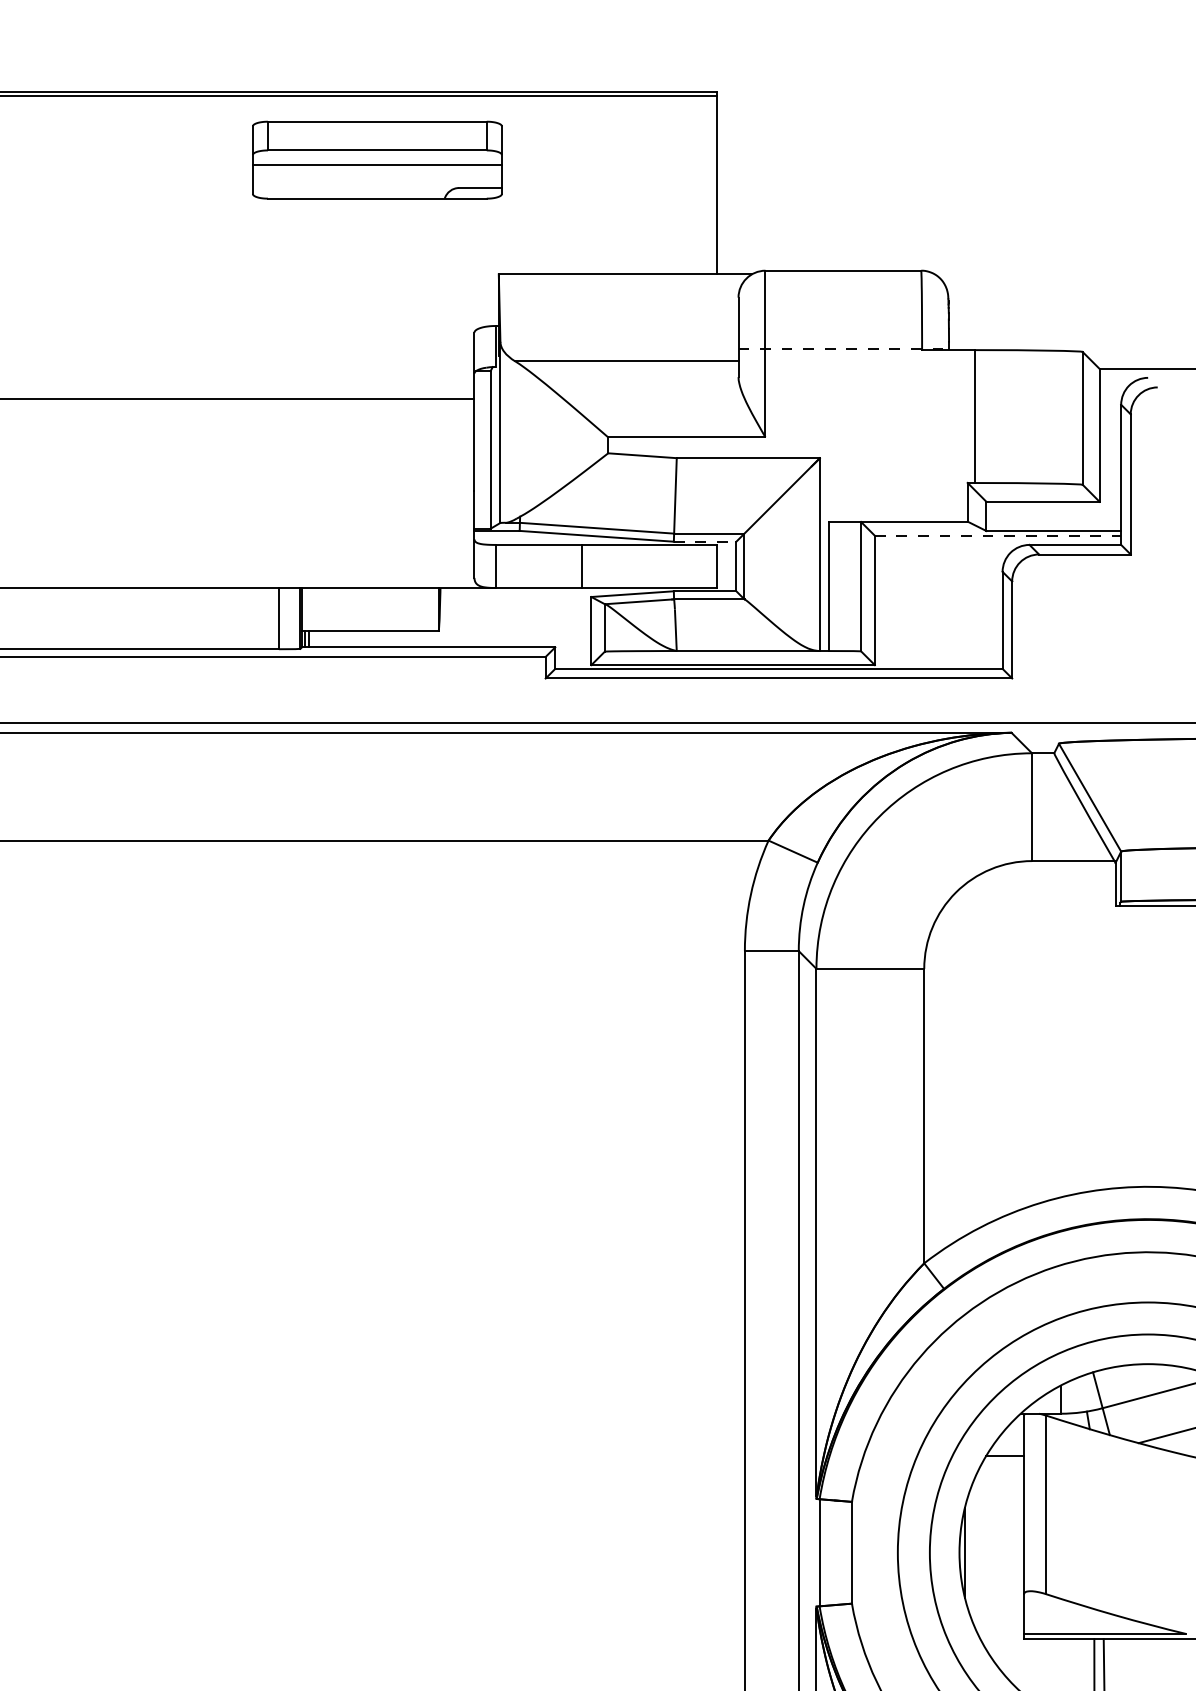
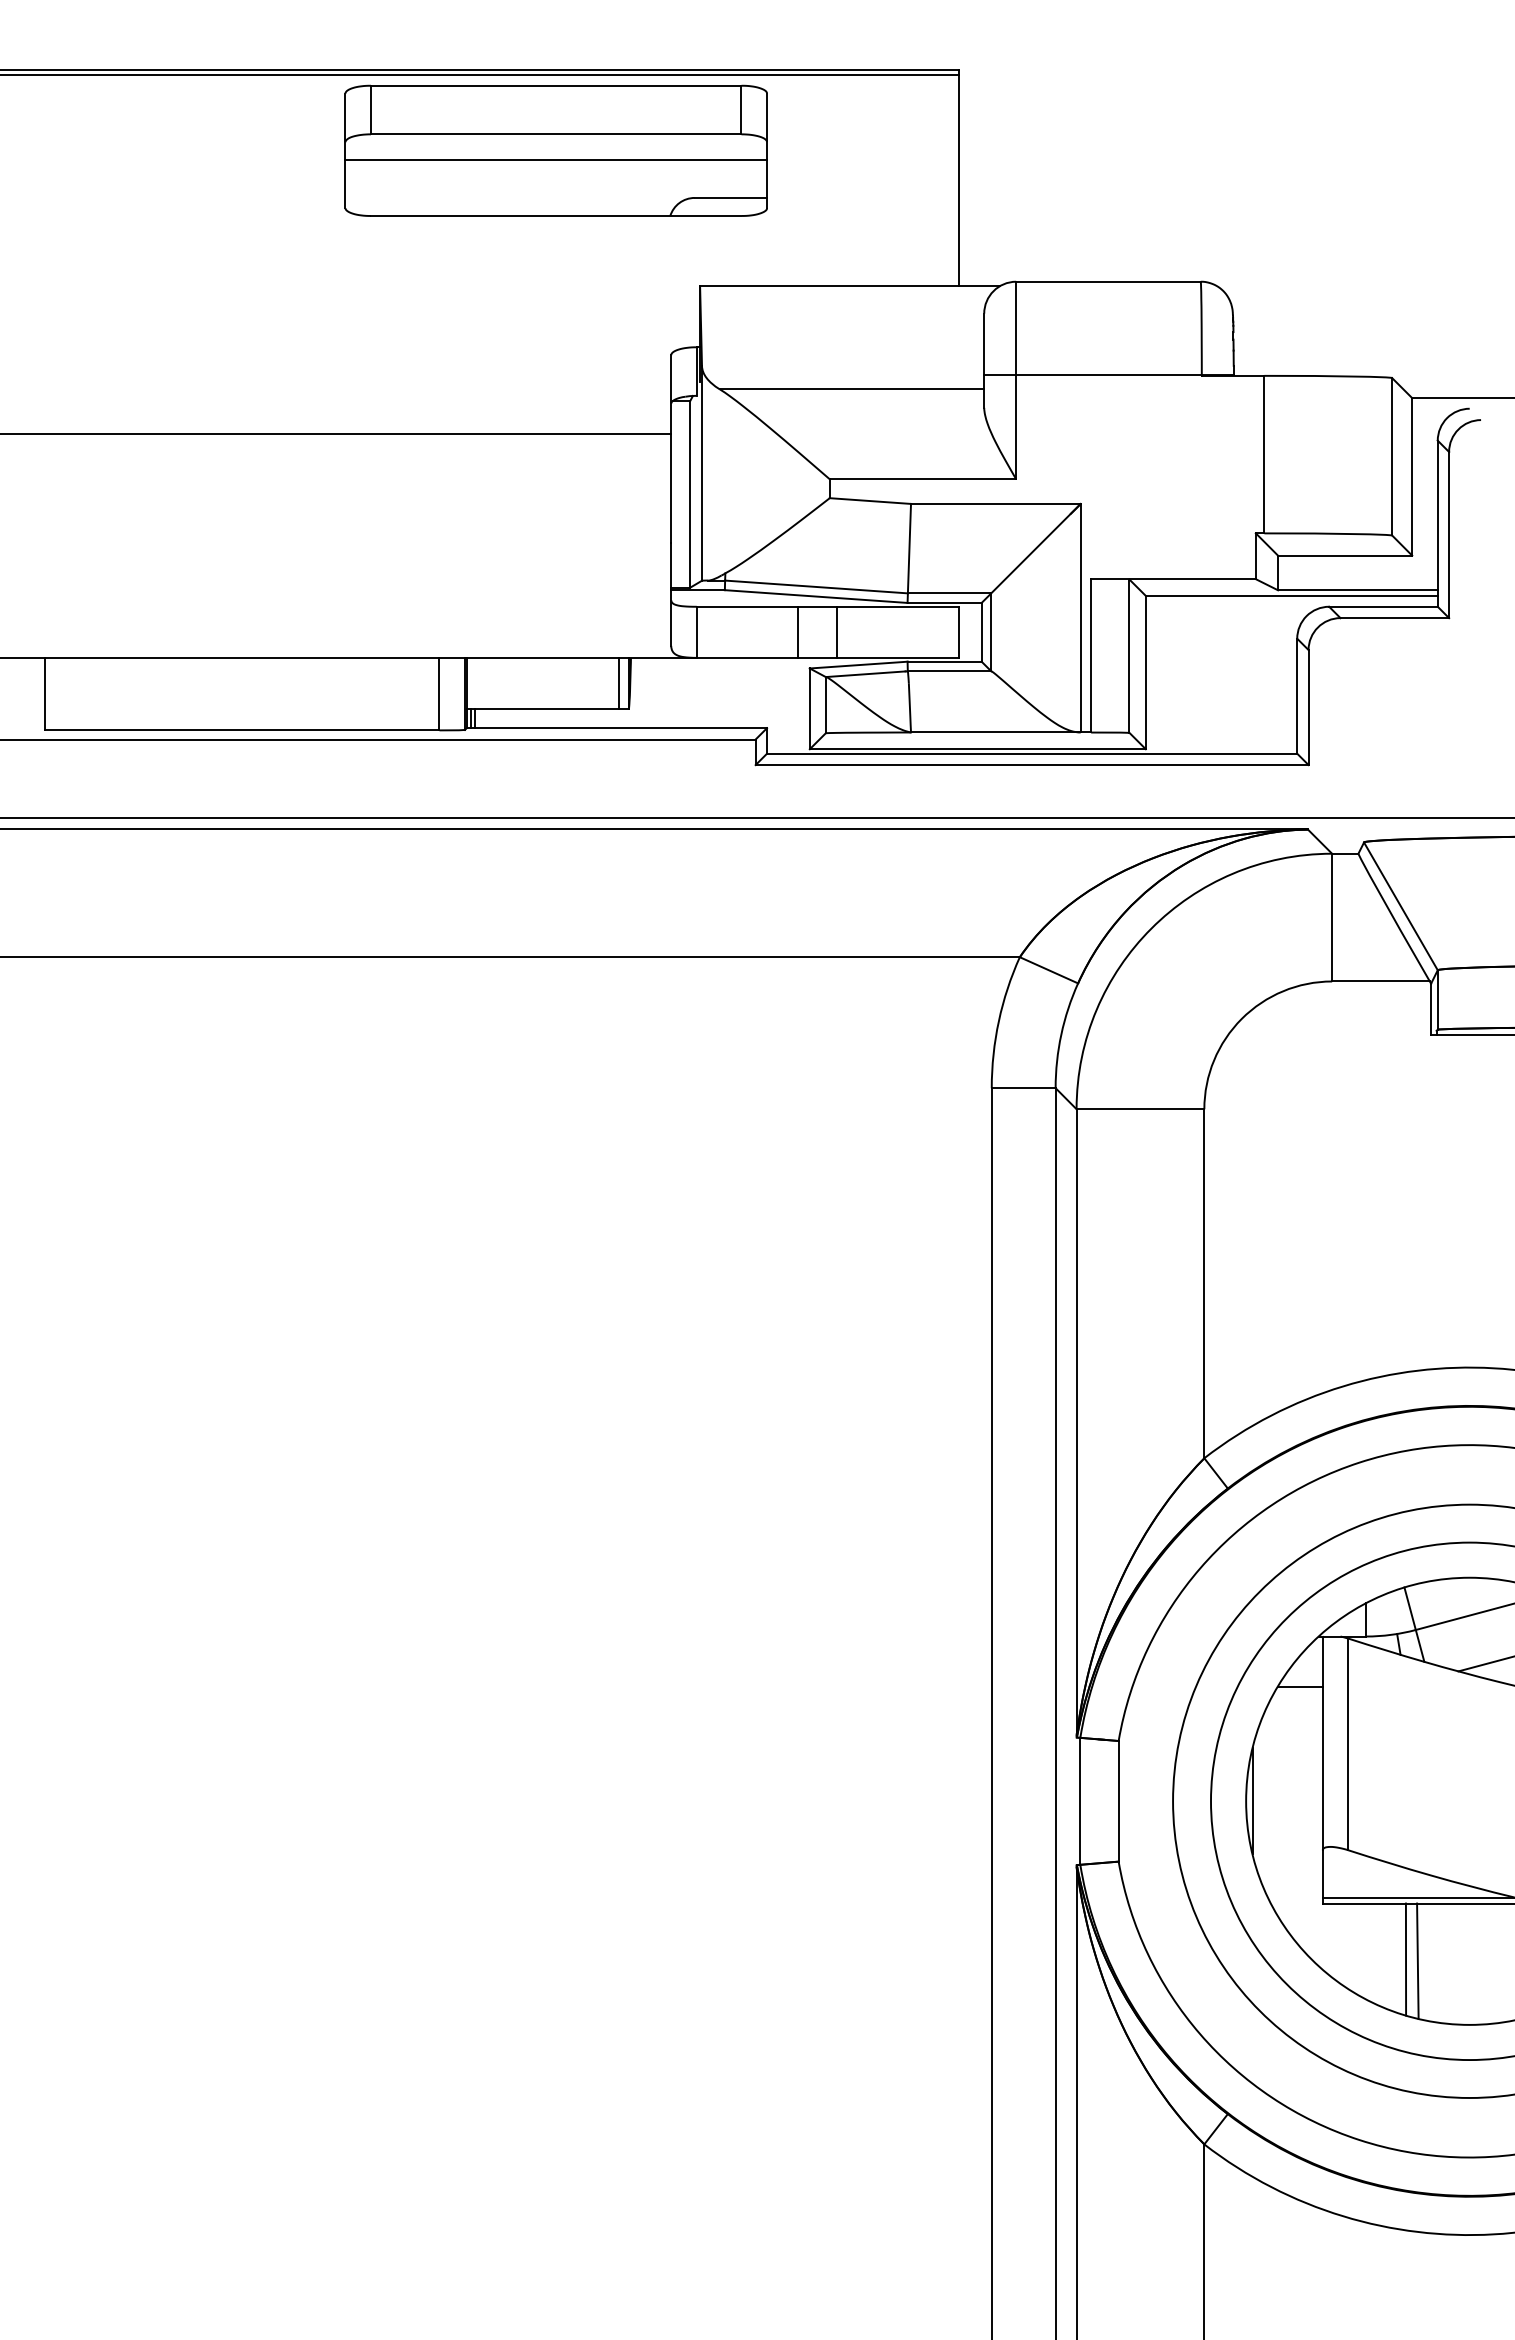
part: (376, 159) -> (555, 150), size x1.43
line: (843, 349) -> (1108, 375), dashed -> solid
line: (997, 535) -> (1291, 595), dashed -> solid
line: (705, 541) -> (945, 602), dashed -> solid
line: (613, 565) -> (836, 631), added
line: (429, 608) -> (618, 682), added

